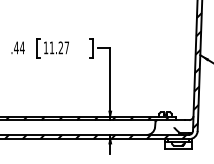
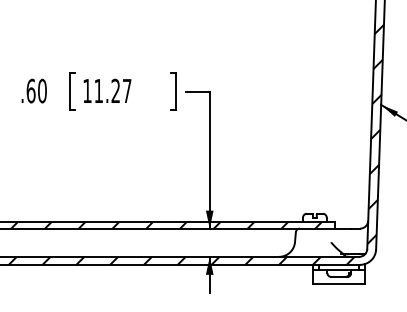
text: (19, 47) -> (36, 90), .44 -> .60

